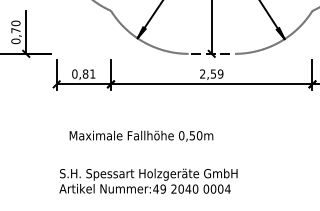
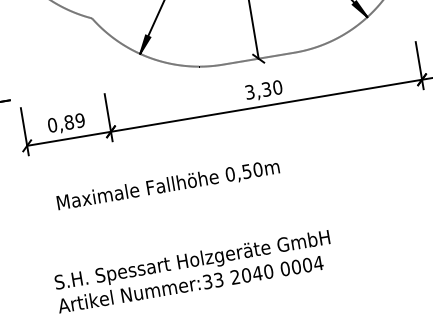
text: (92, 73) -> (79, 119), 0,81 -> 0,89
text: (211, 73) -> (263, 89), 2,59 -> 3,30
text: (141, 135) -> (168, 184), moved
text: (159, 188) -> (212, 280), 49 -> 33

